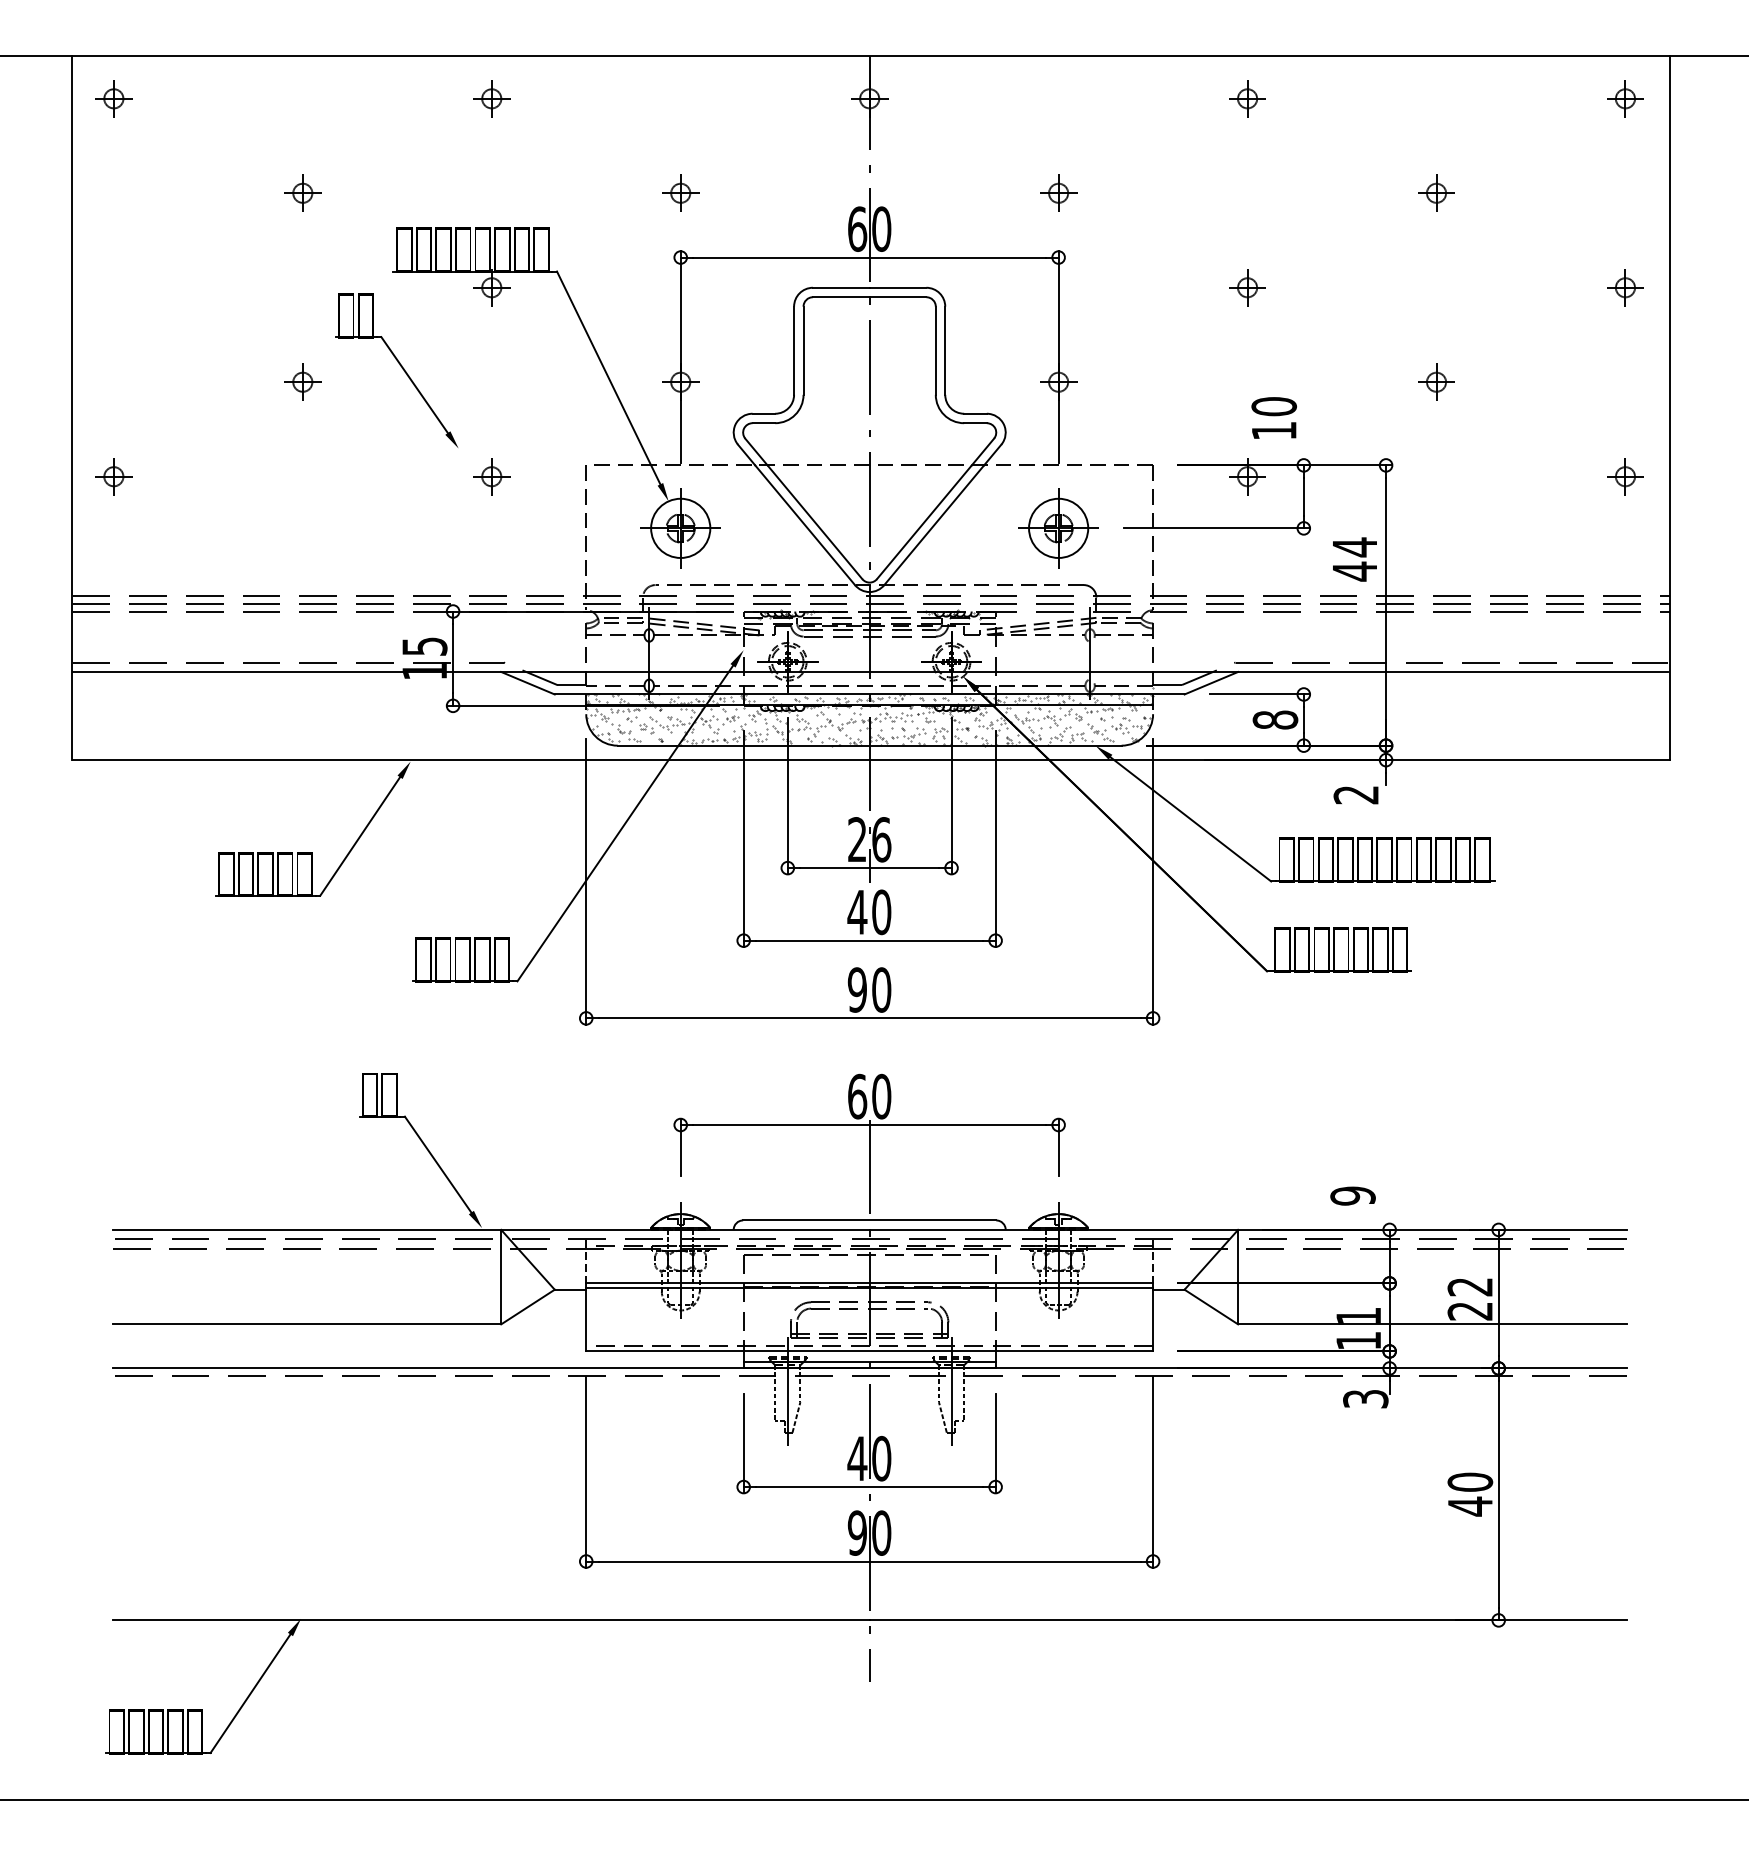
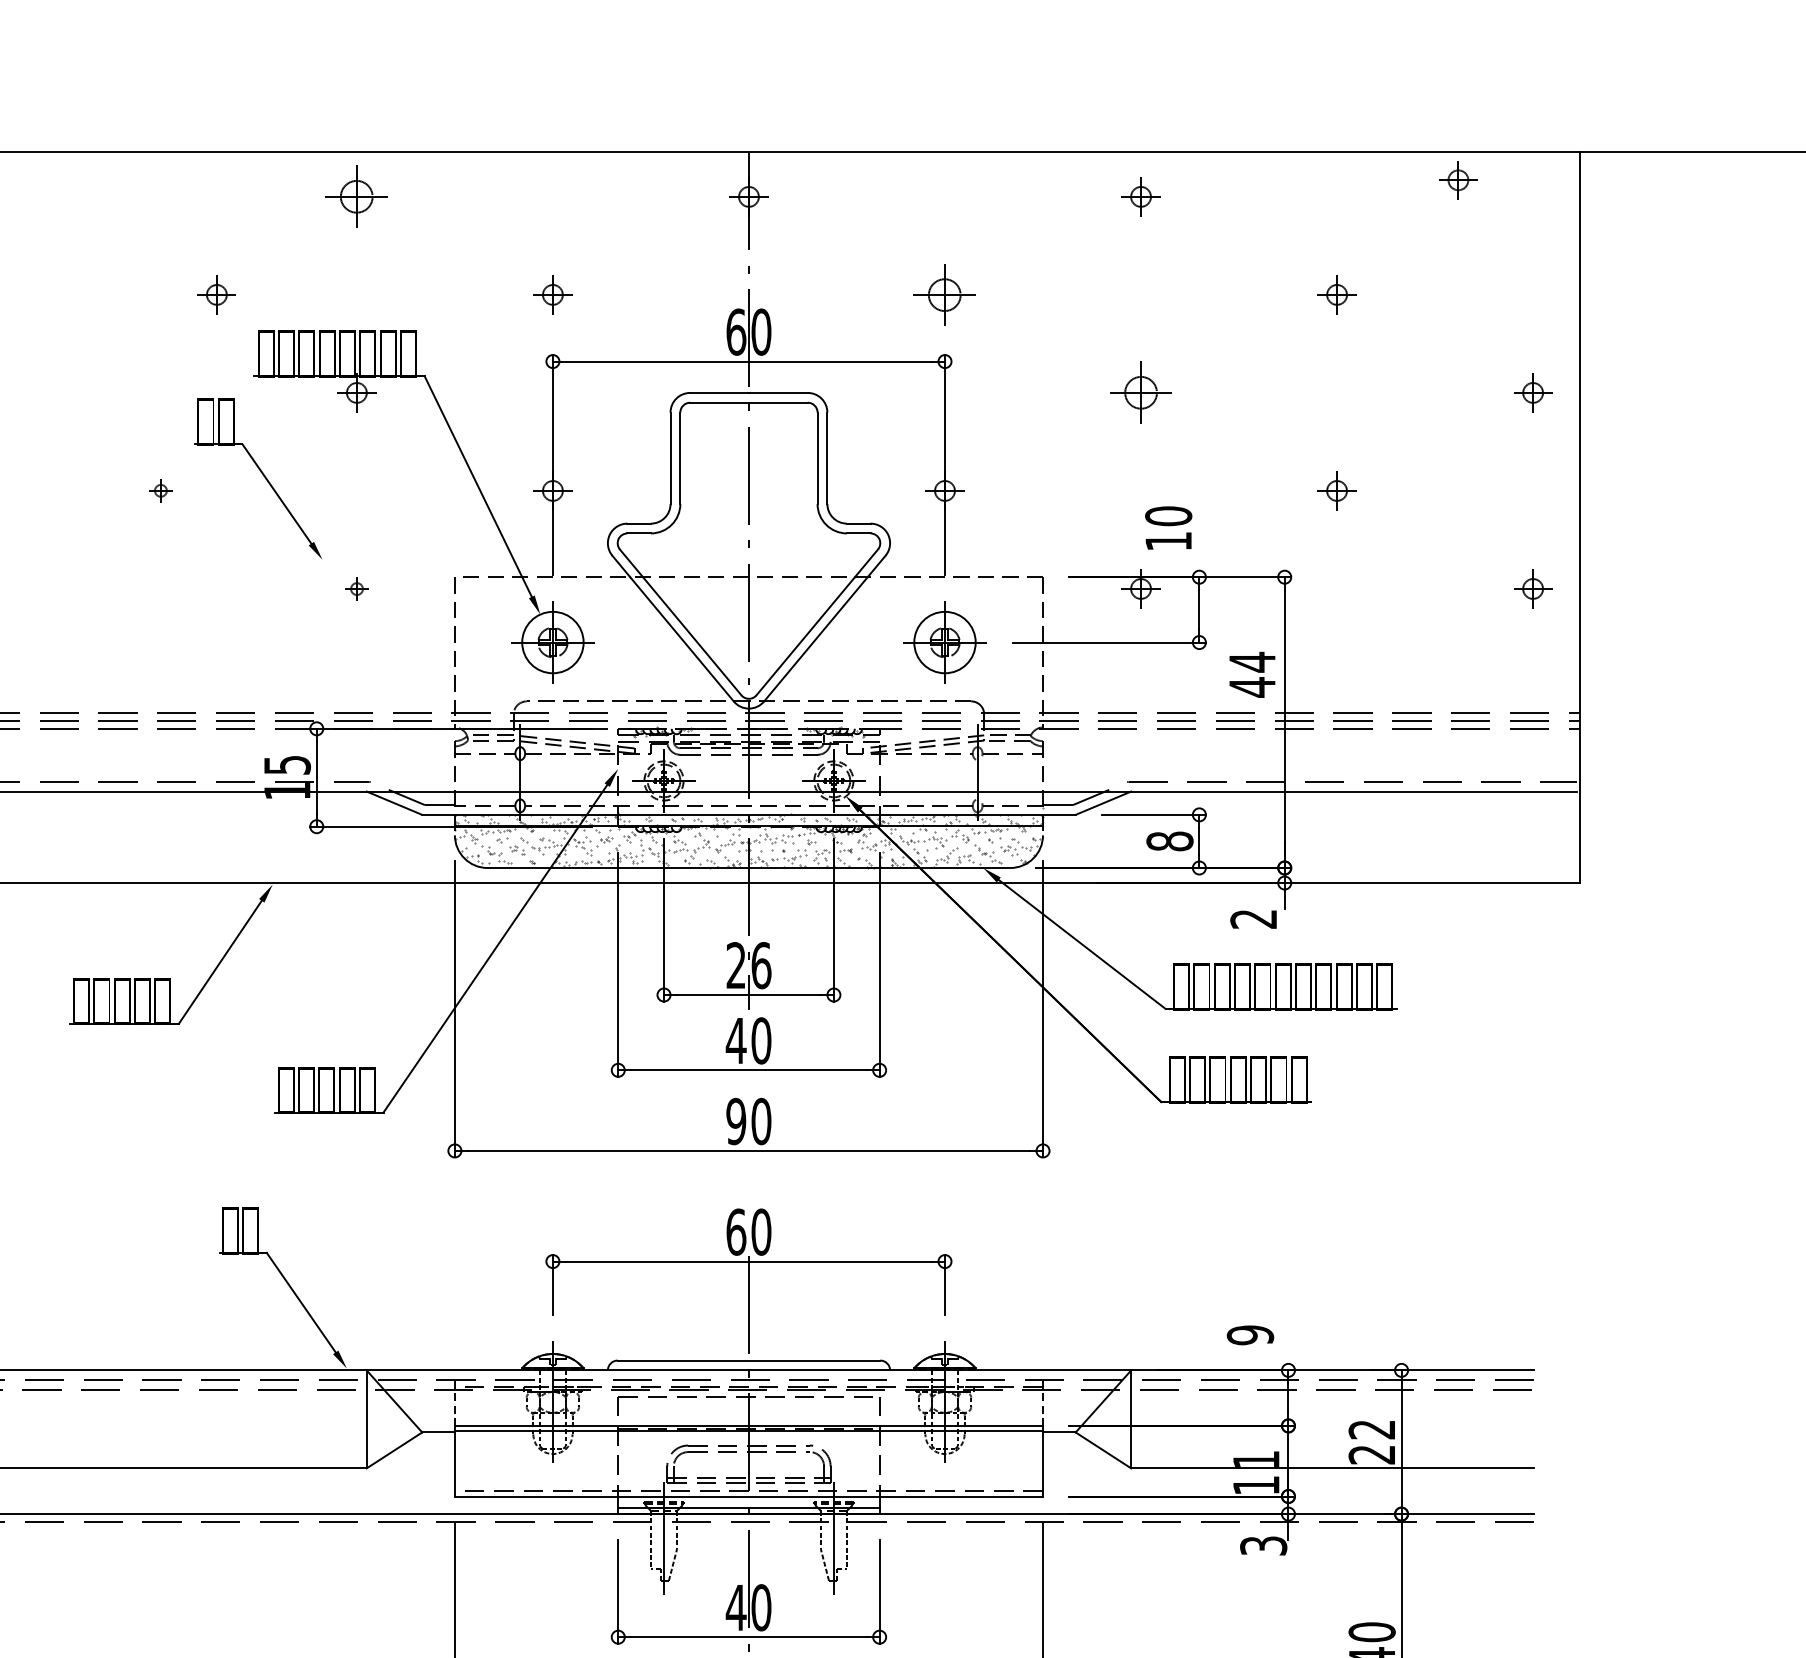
part: (491, 98) -> (356, 196), size x1.6
part: (1625, 98) -> (1458, 179), moved
part: (302, 192) -> (216, 294), moved
part: (1058, 192) -> (944, 294), size x1.6
part: (1247, 287) -> (1140, 392), size x1.6
part: (302, 381) -> (160, 490), size x0.6
part: (491, 476) -> (356, 588), size x0.6

